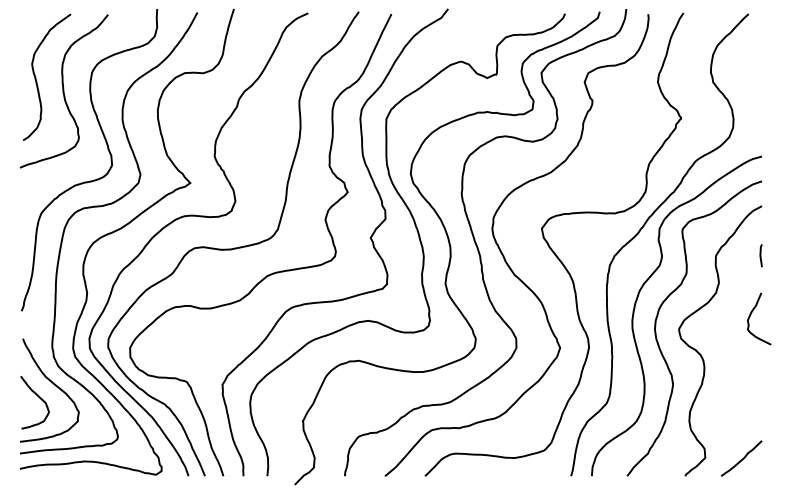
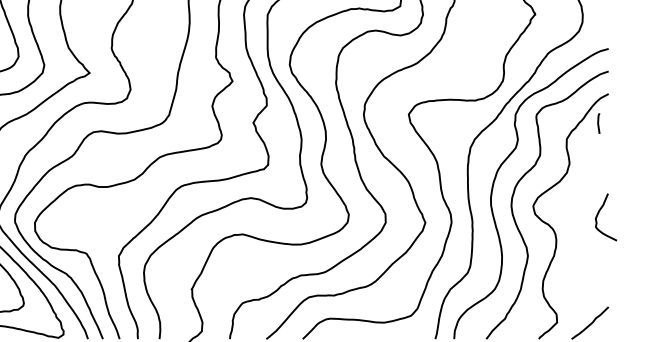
line: (760, 255) -> (598, 123), moved
curve: (751, 314) -> (599, 213), moved

